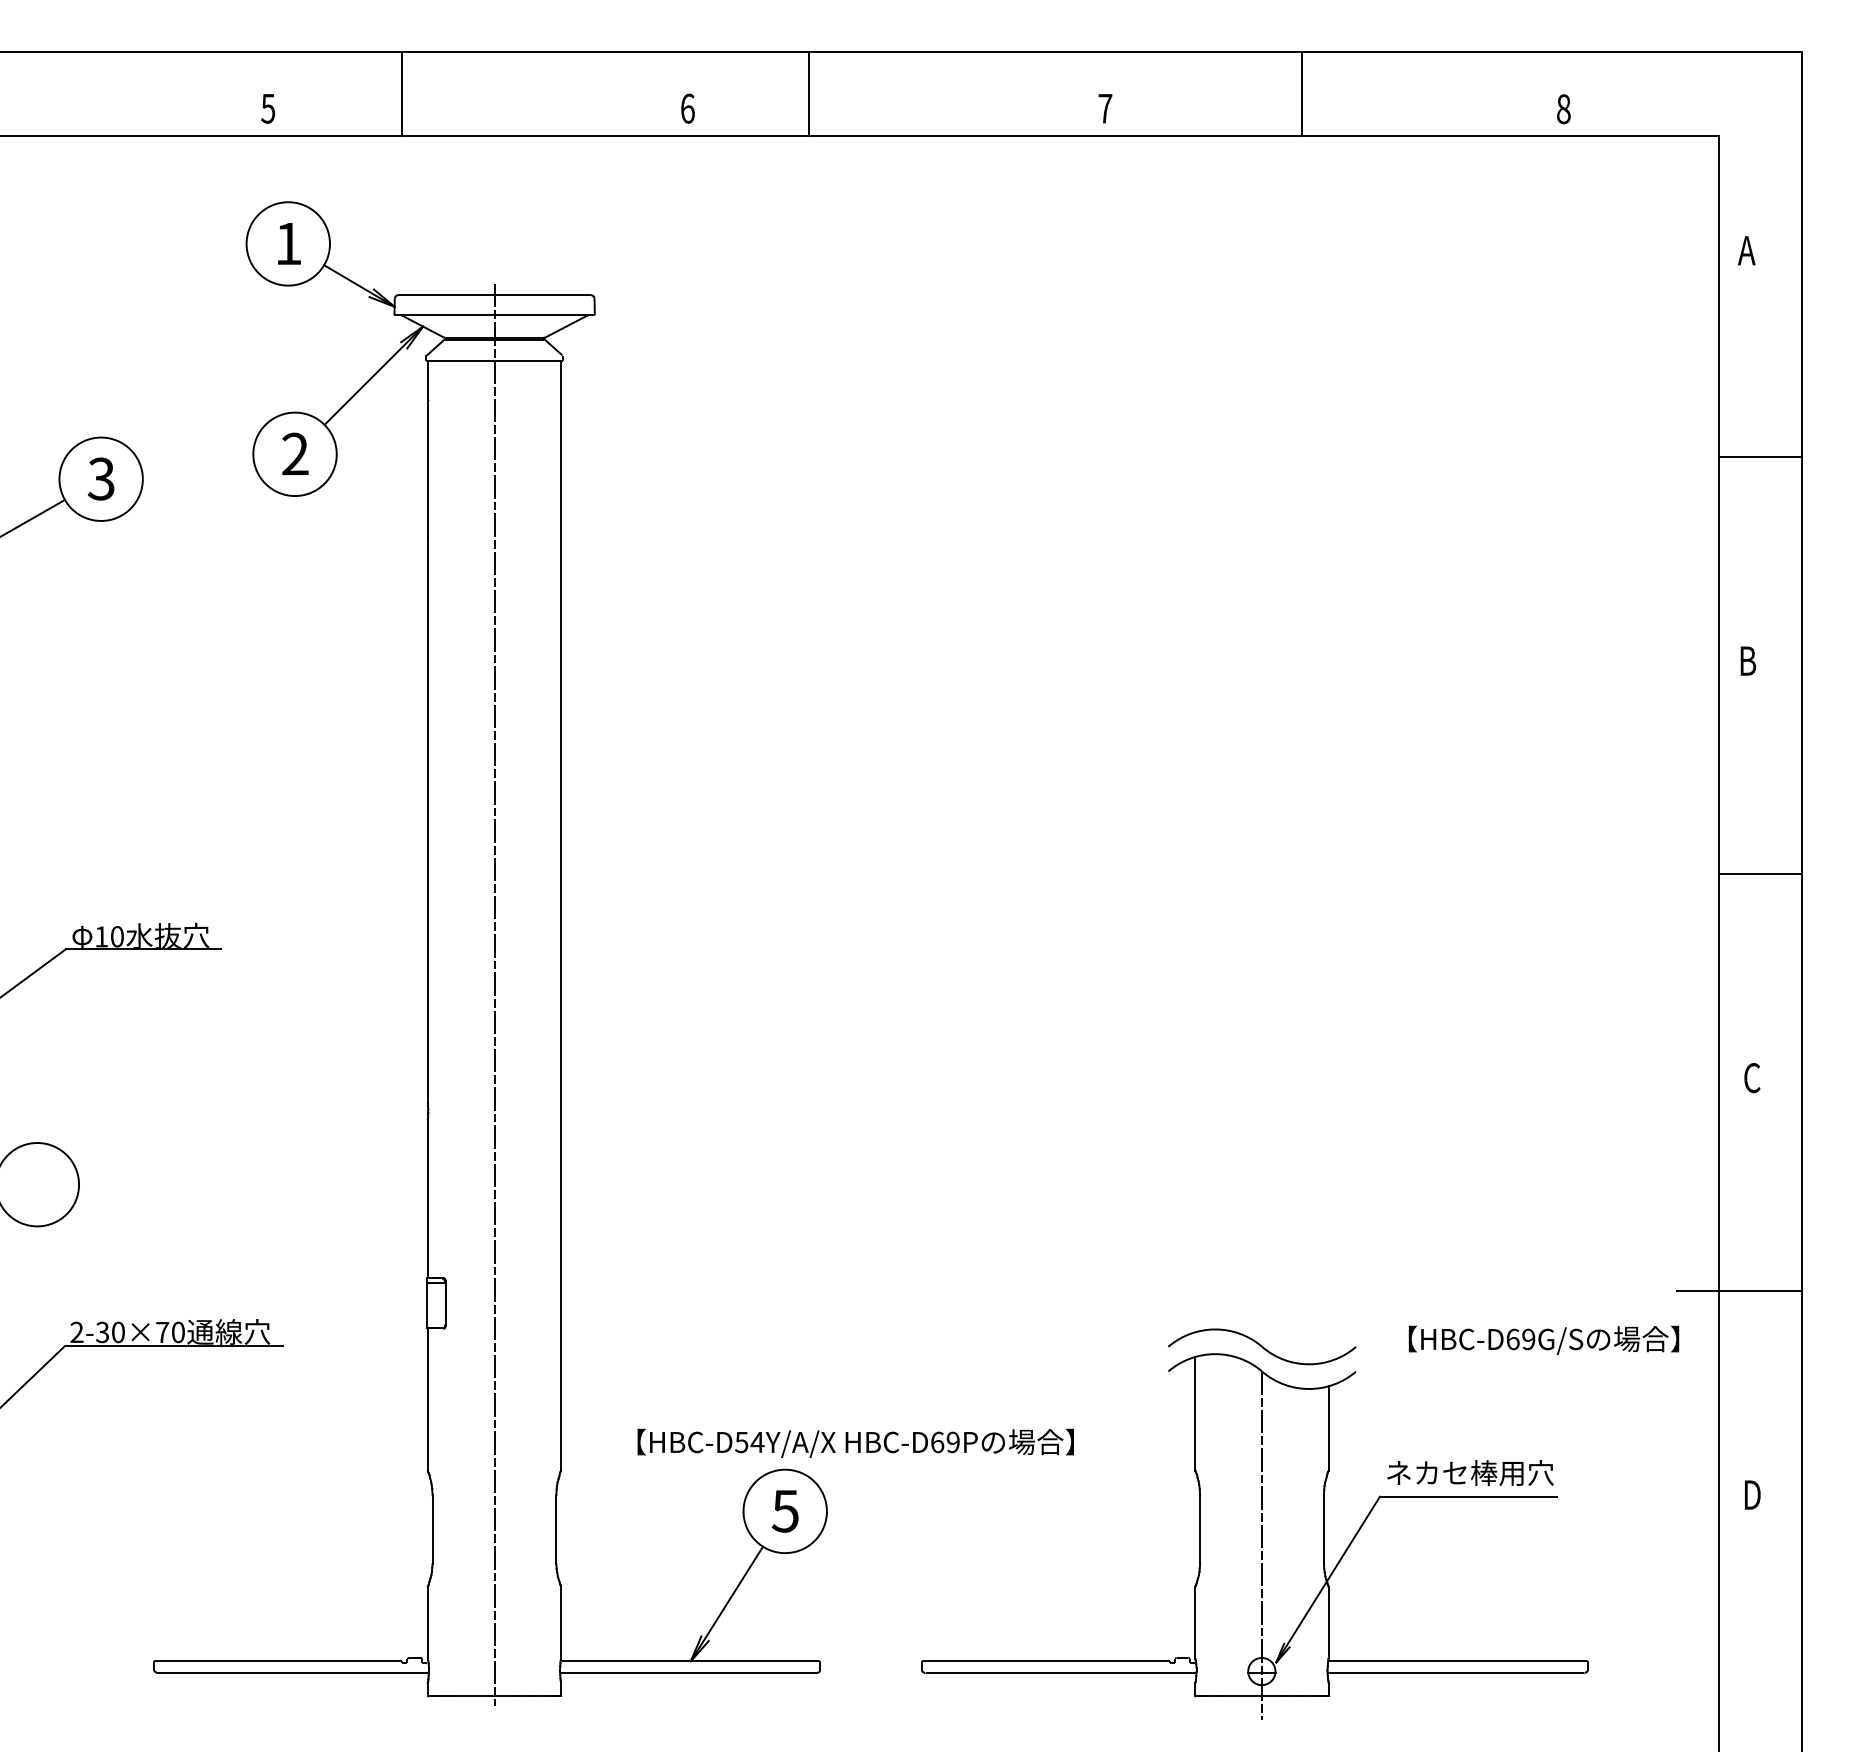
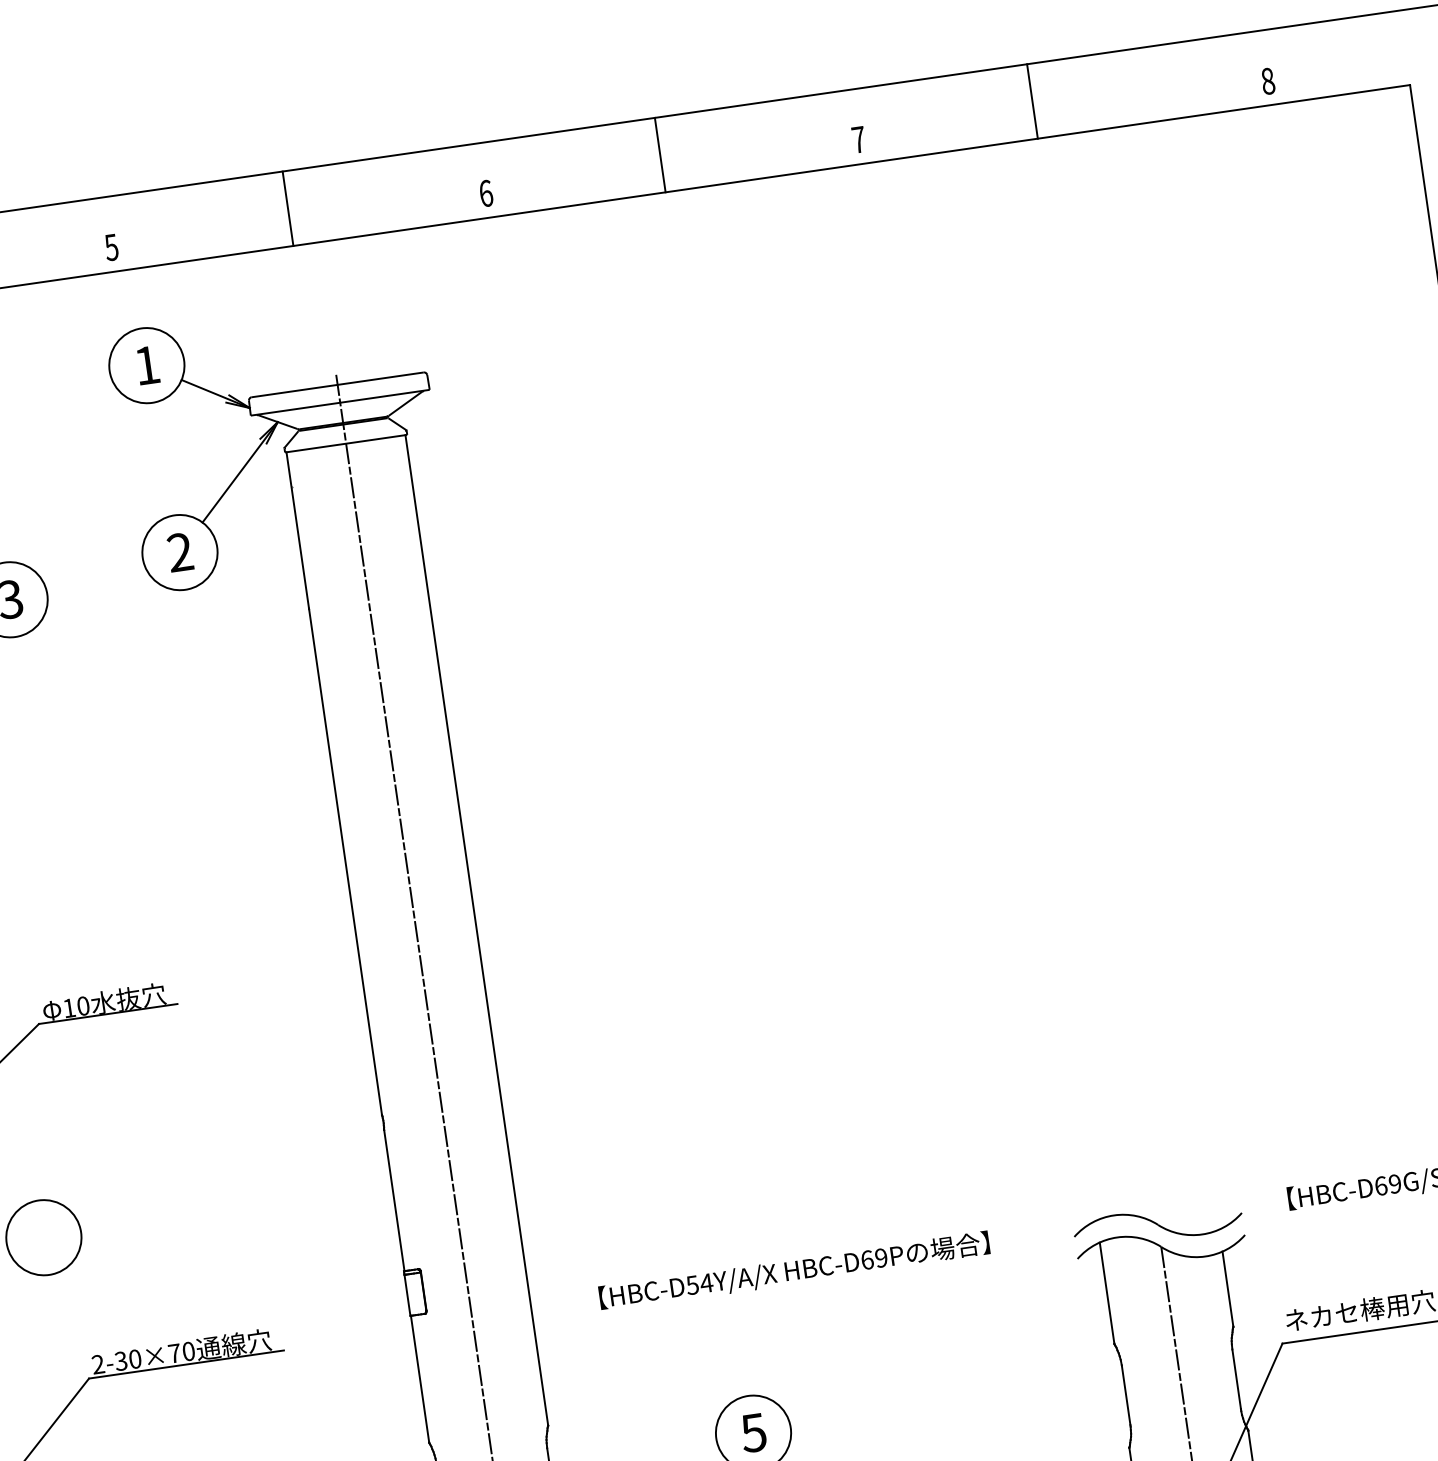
line: (402, 93) -> (288, 208), moved
line: (808, 93) -> (659, 154), moved
text: (855, 1442) -> (794, 1270), moved

